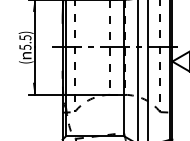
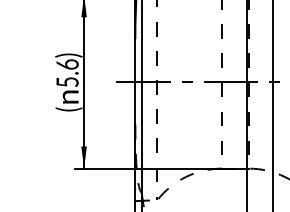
text: (25, 37) -> (67, 63), 5.5) -> 5.6)

